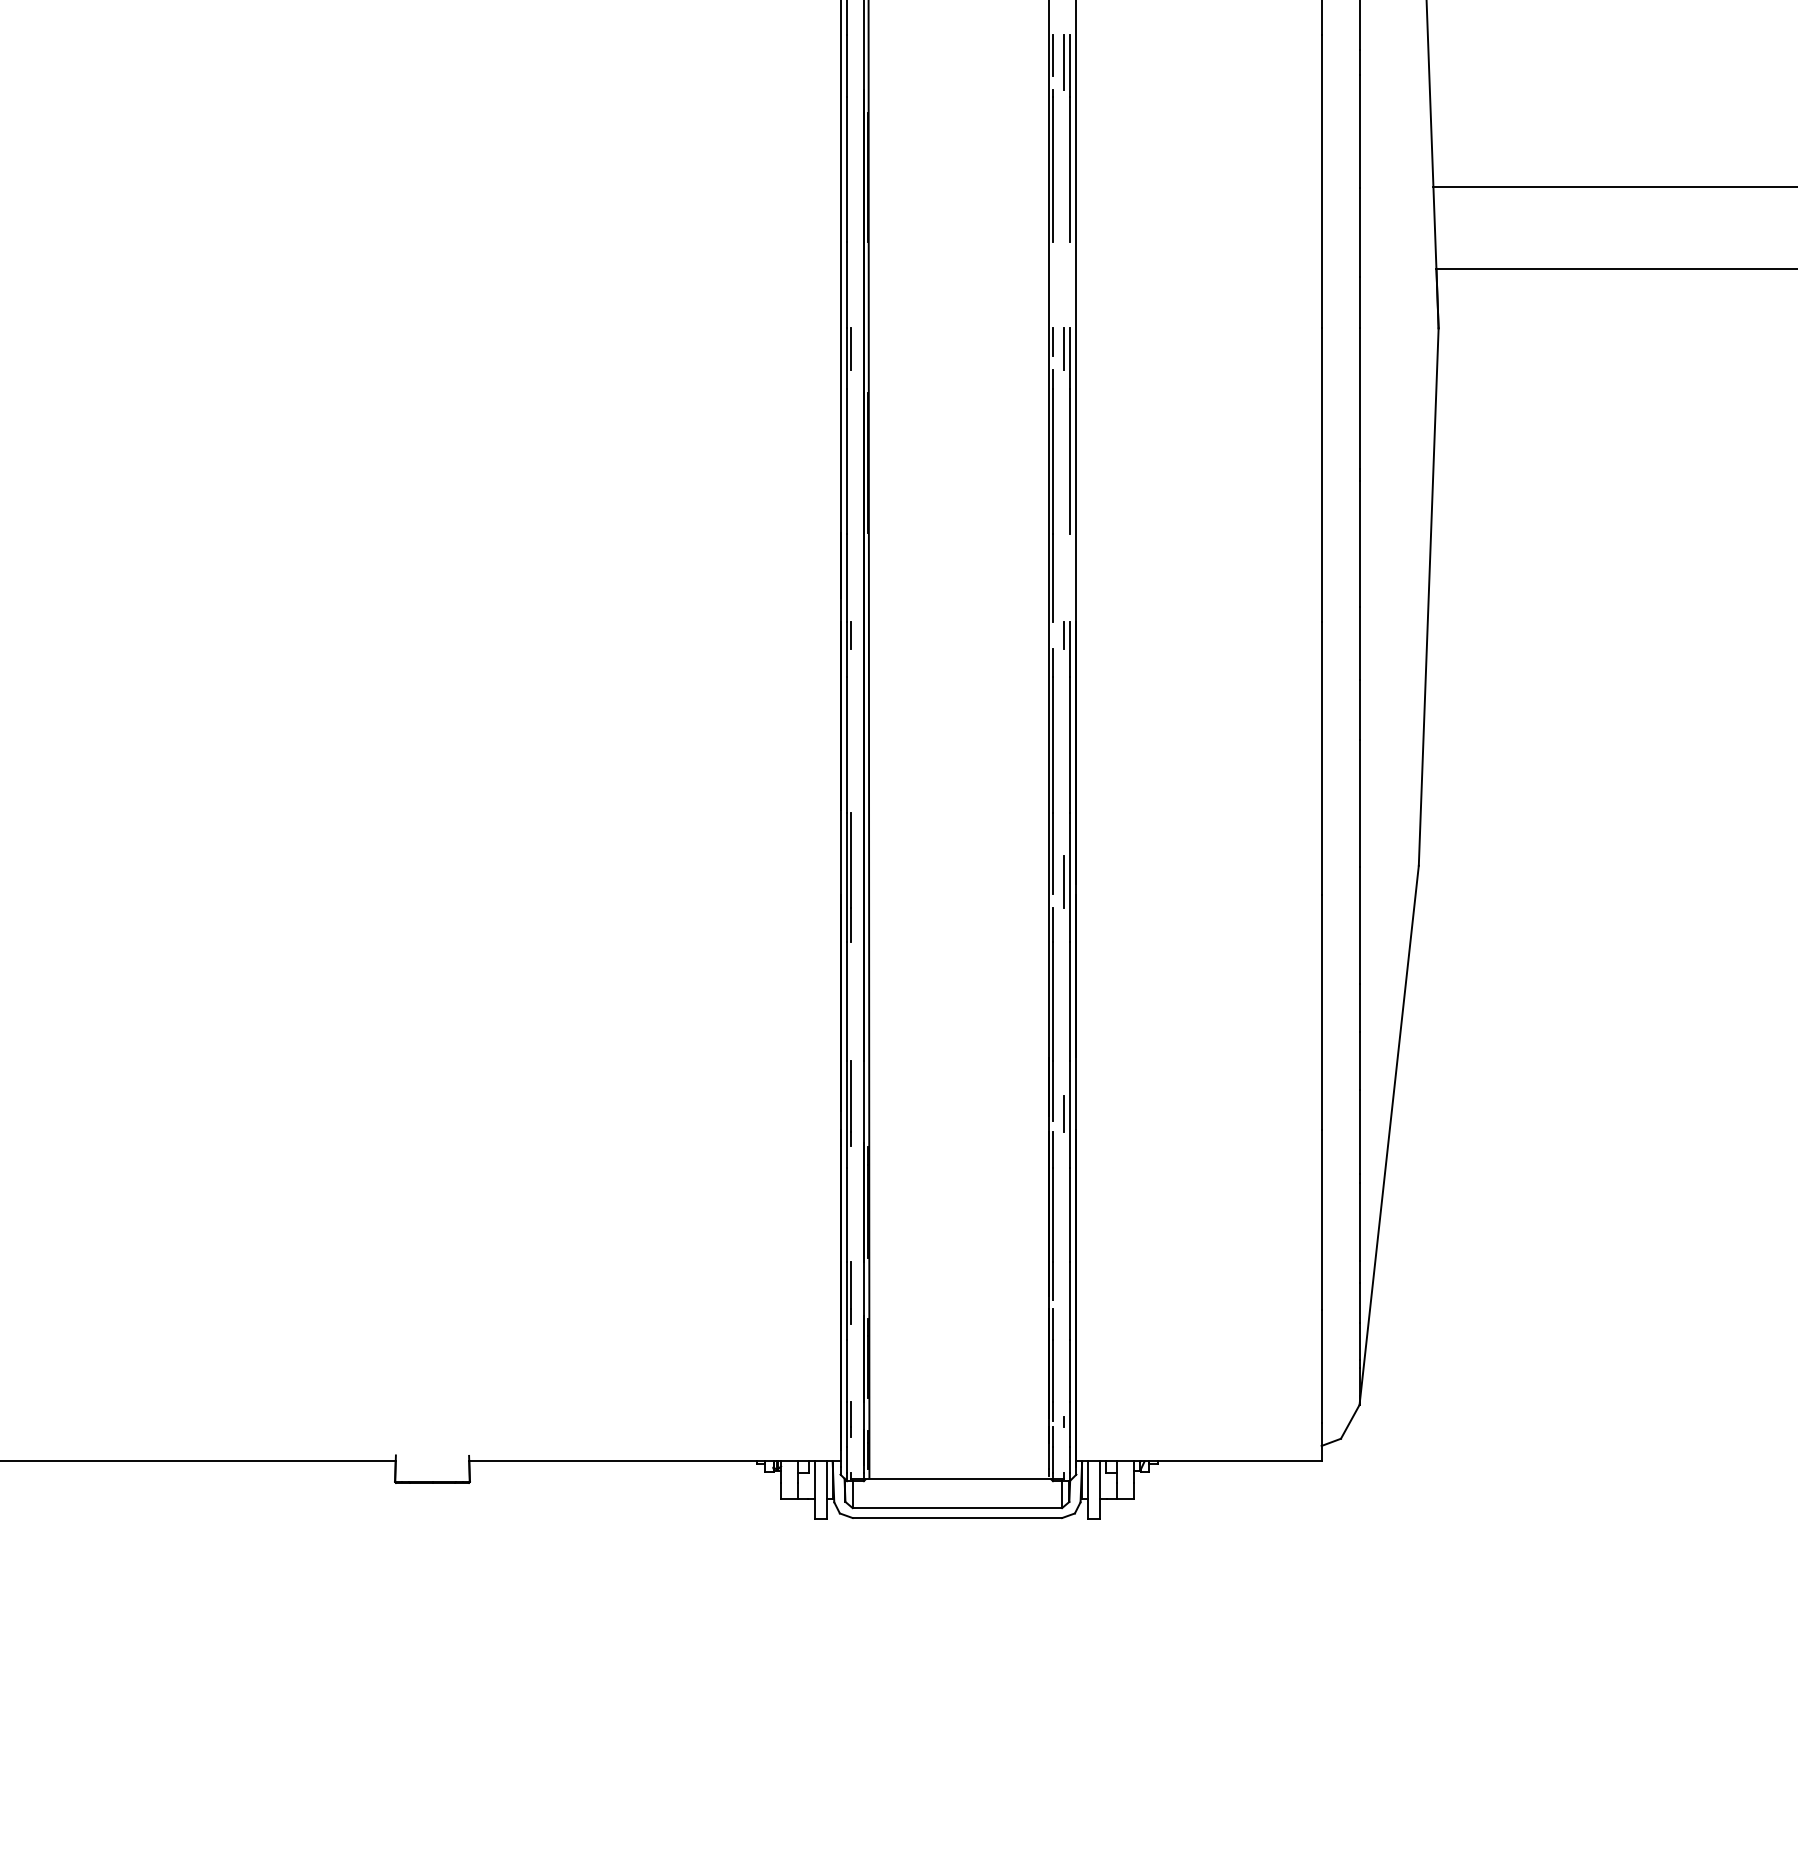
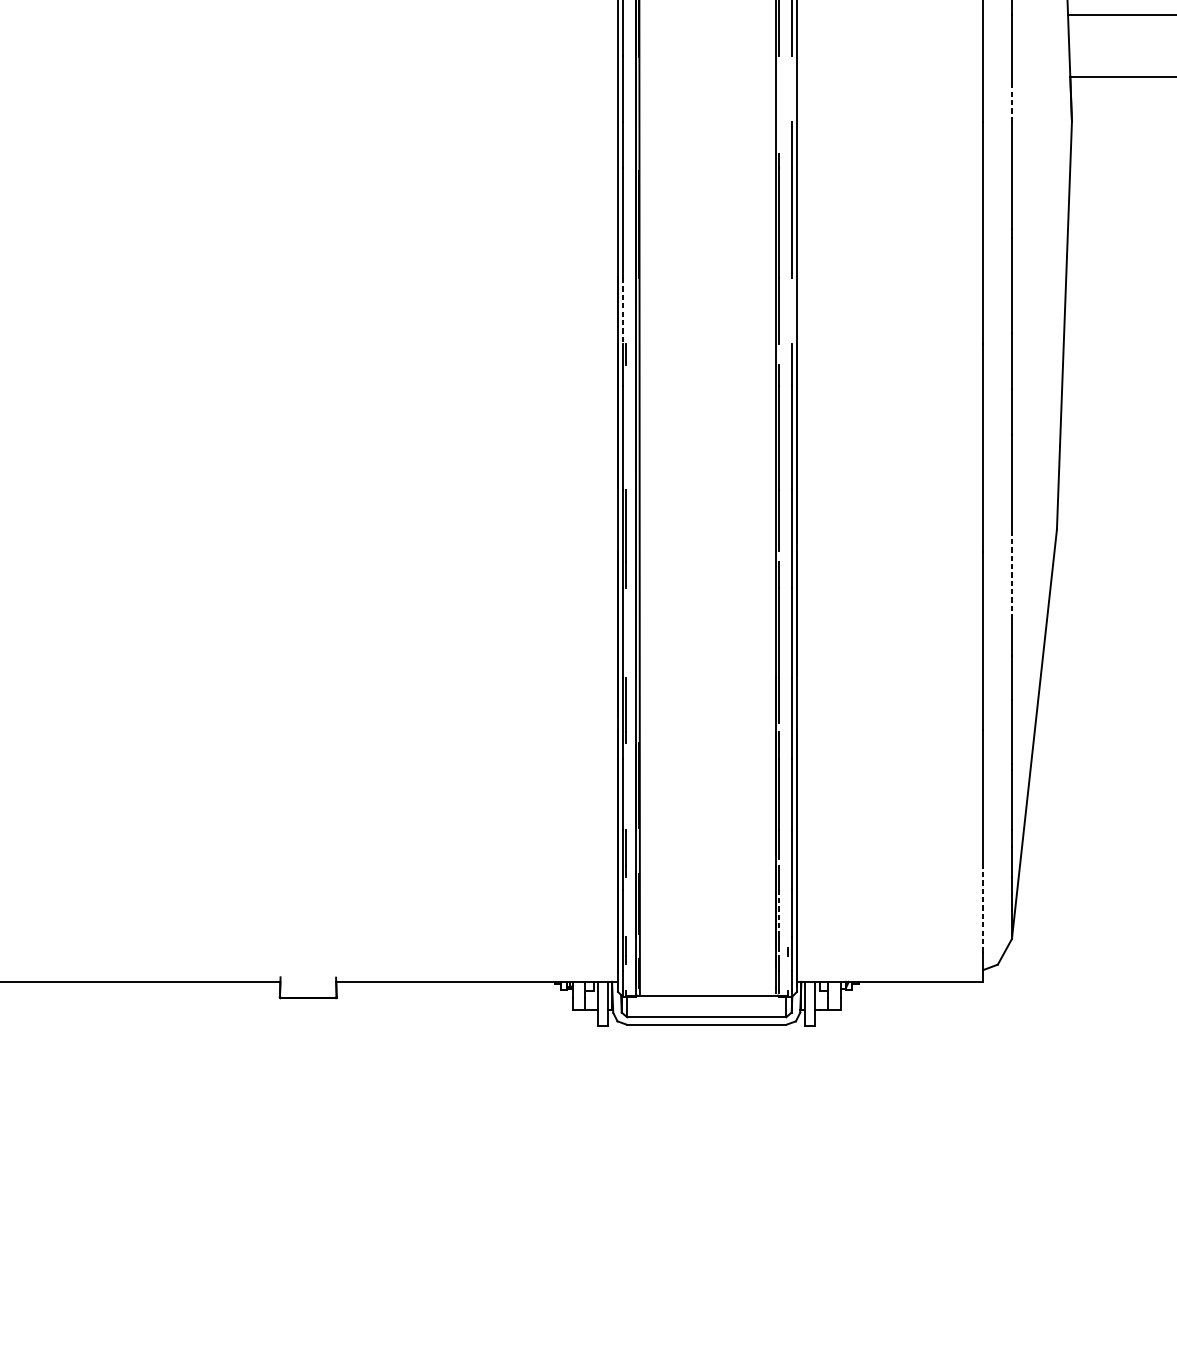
line: (1359, 302) -> (1011, 102), solid -> dashed
line: (1053, 341) -> (779, 131), removed
line: (850, 349) -> (625, 137), removed
line: (1064, 349) -> (788, 137), removed
line: (847, 577) -> (623, 310), solid -> dashed
line: (1064, 634) -> (788, 354), removed
line: (1064, 881) -> (788, 541), removed
line: (1359, 925) -> (1011, 575), solid -> dashed
line: (1064, 1114) -> (788, 718), removed
line: (1321, 1366) -> (983, 909), solid -> dashed
line: (1053, 1371) -> (779, 913), solid -> dashed

